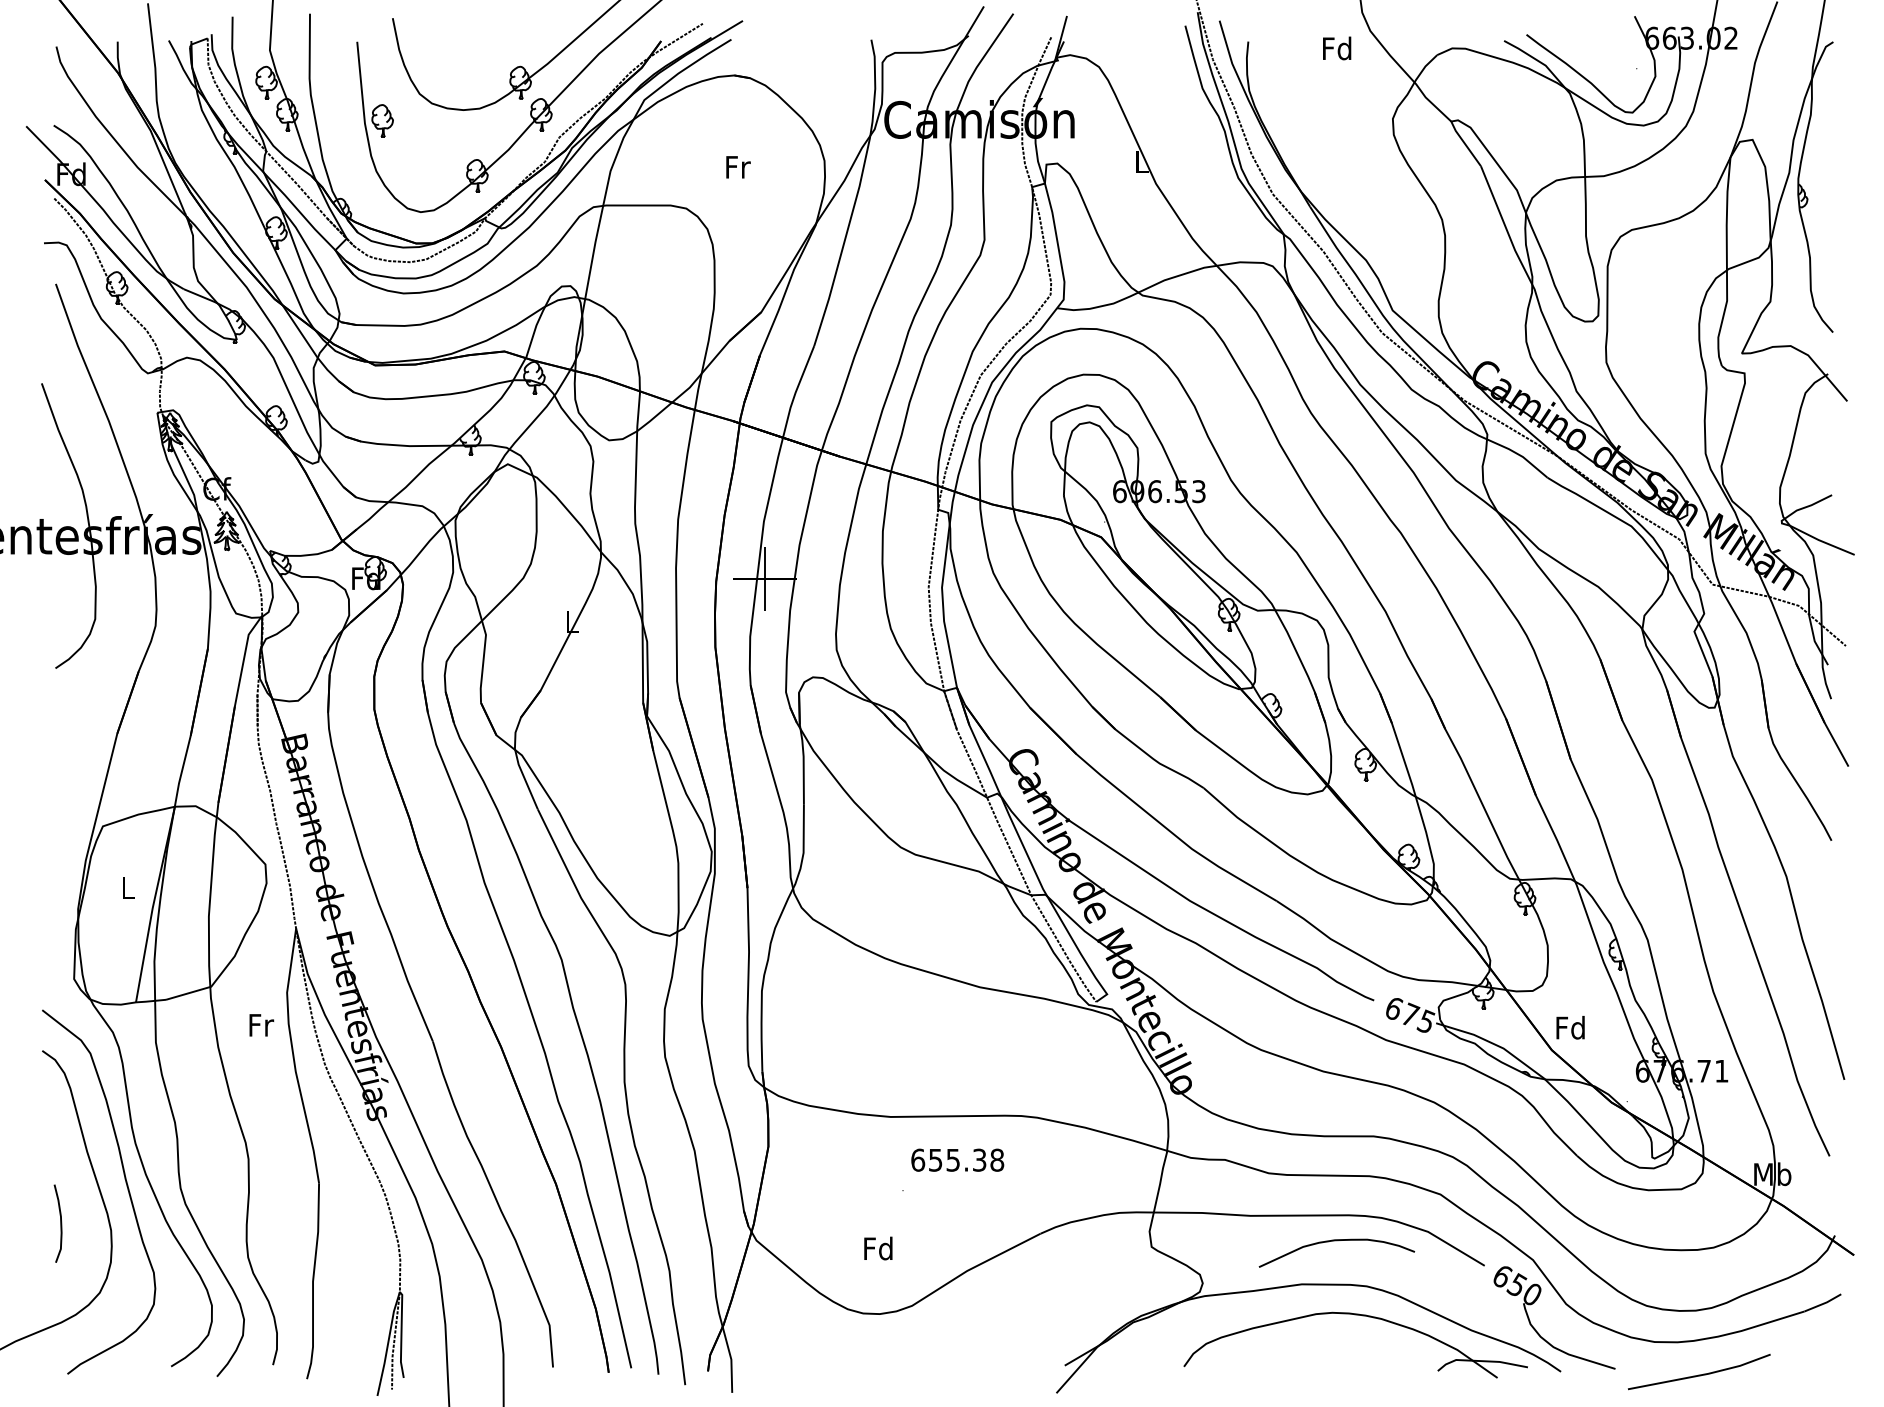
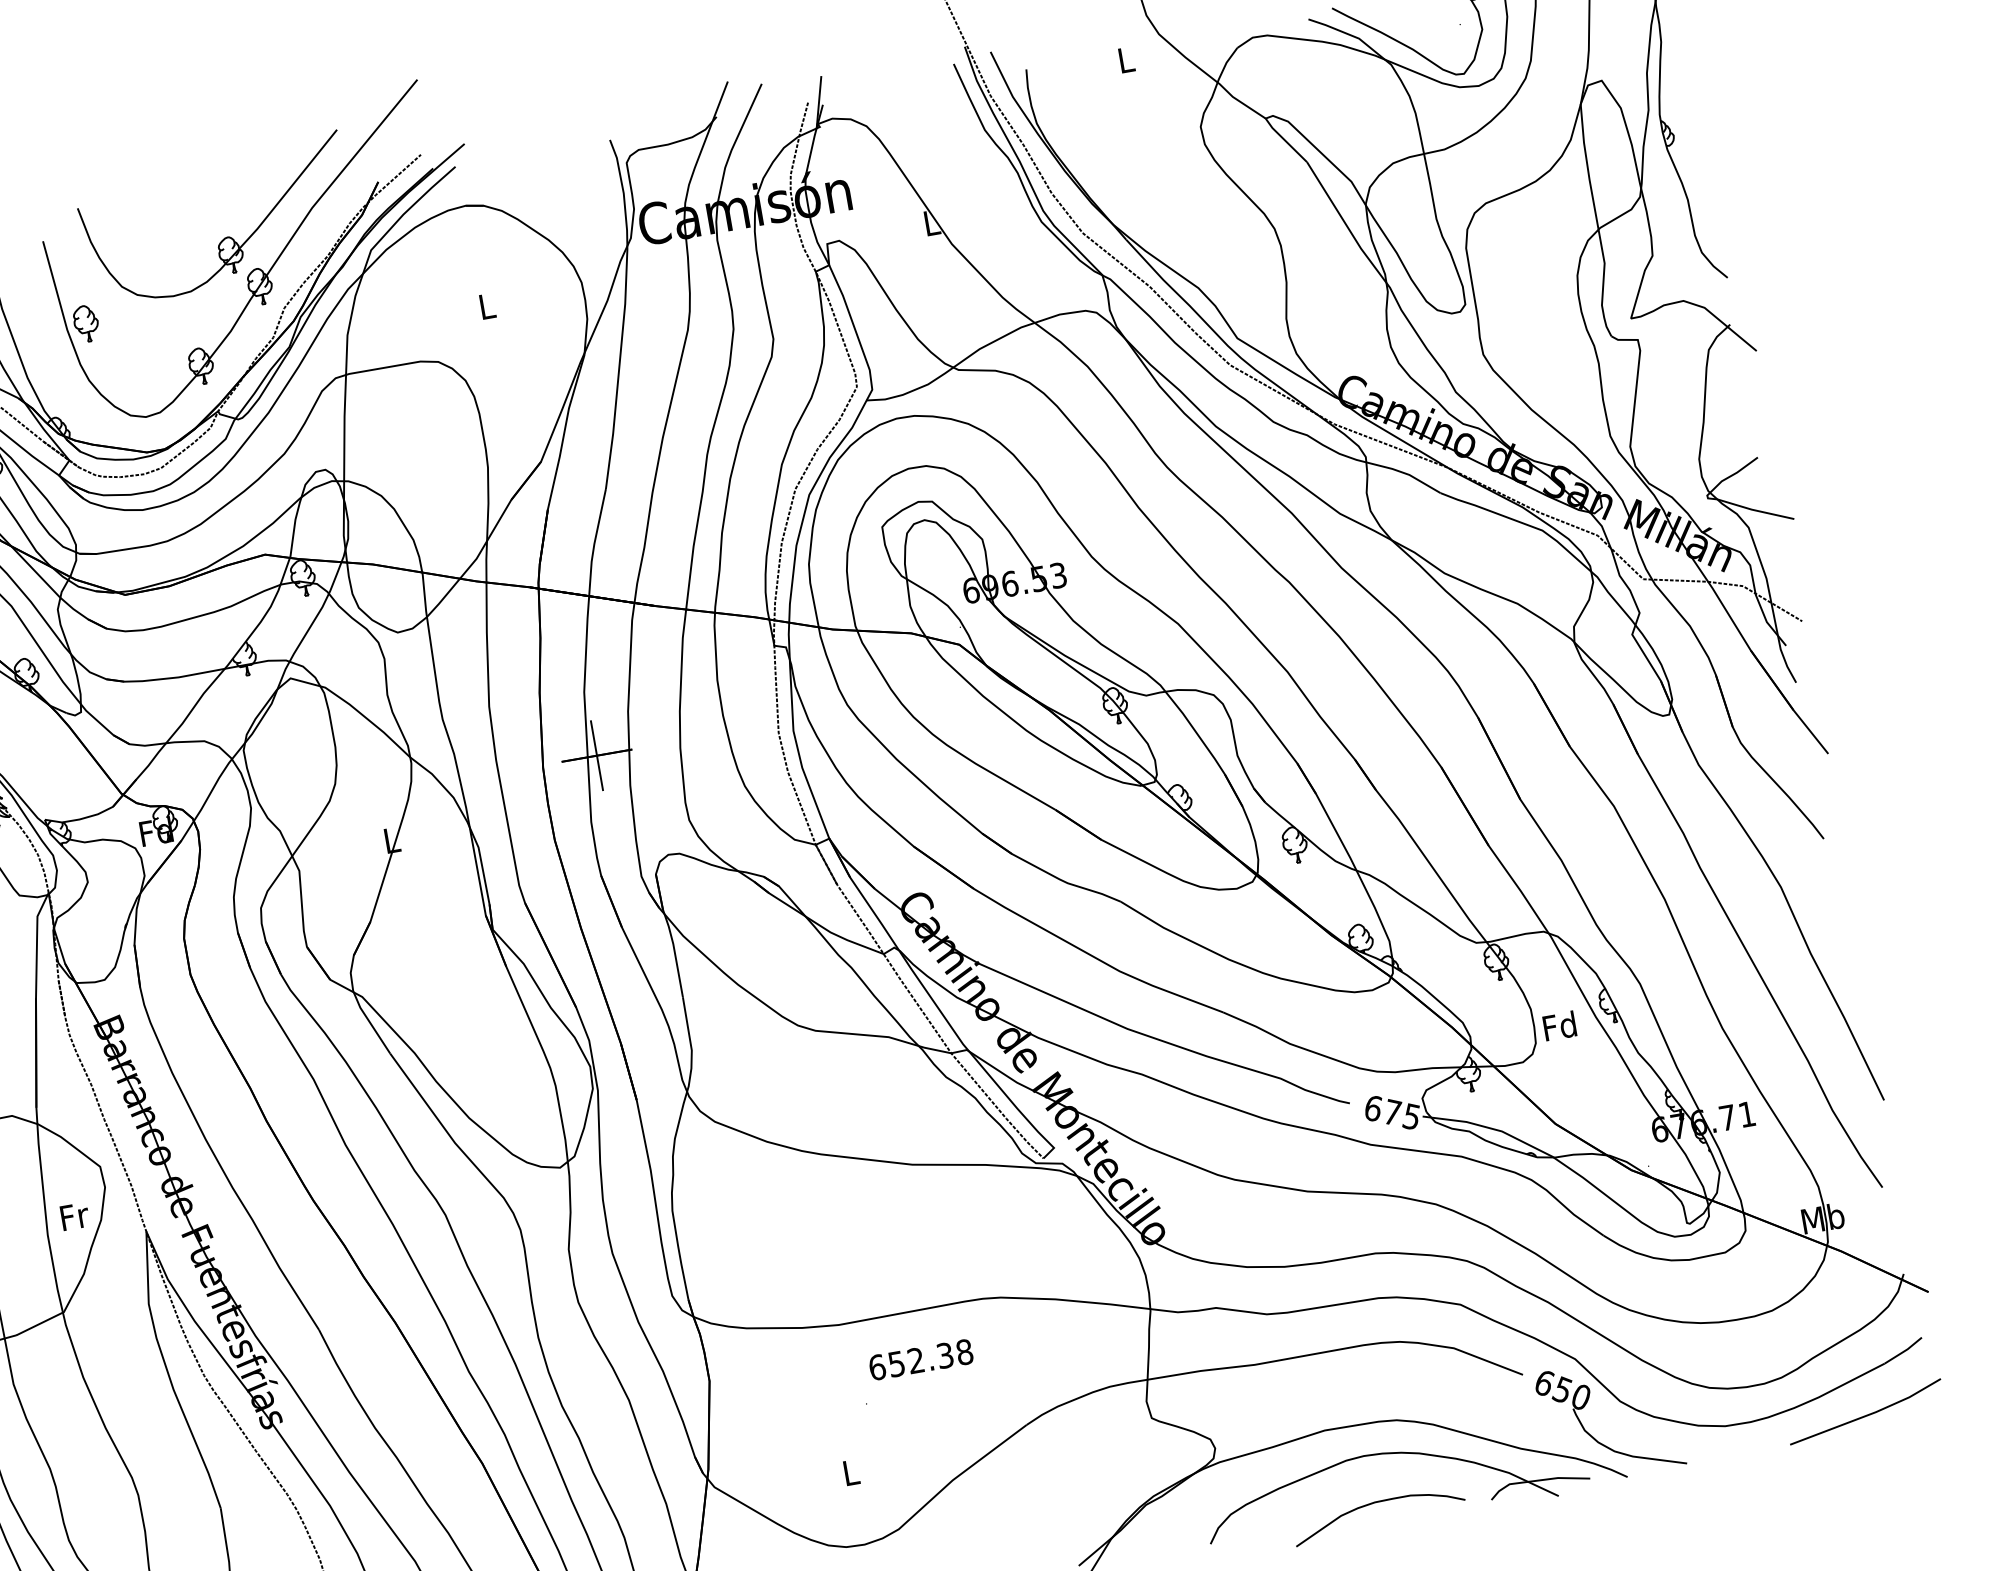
text: (1337, 48) -> (1126, 59), Fd -> L
text: (738, 167) -> (487, 306), Fr -> L
text: (261, 1025) -> (74, 1216), moved
text: (1570, 1027) -> (1559, 1025), moved
text: (952, 1159) -> (915, 1360), 655.38 -> 652.38
curve: (1336, 1241) -> (1376, 1503), moved
text: (878, 1248) -> (850, 1472), Fd -> L
line: (1699, 1374) -> (1866, 1414), moved

